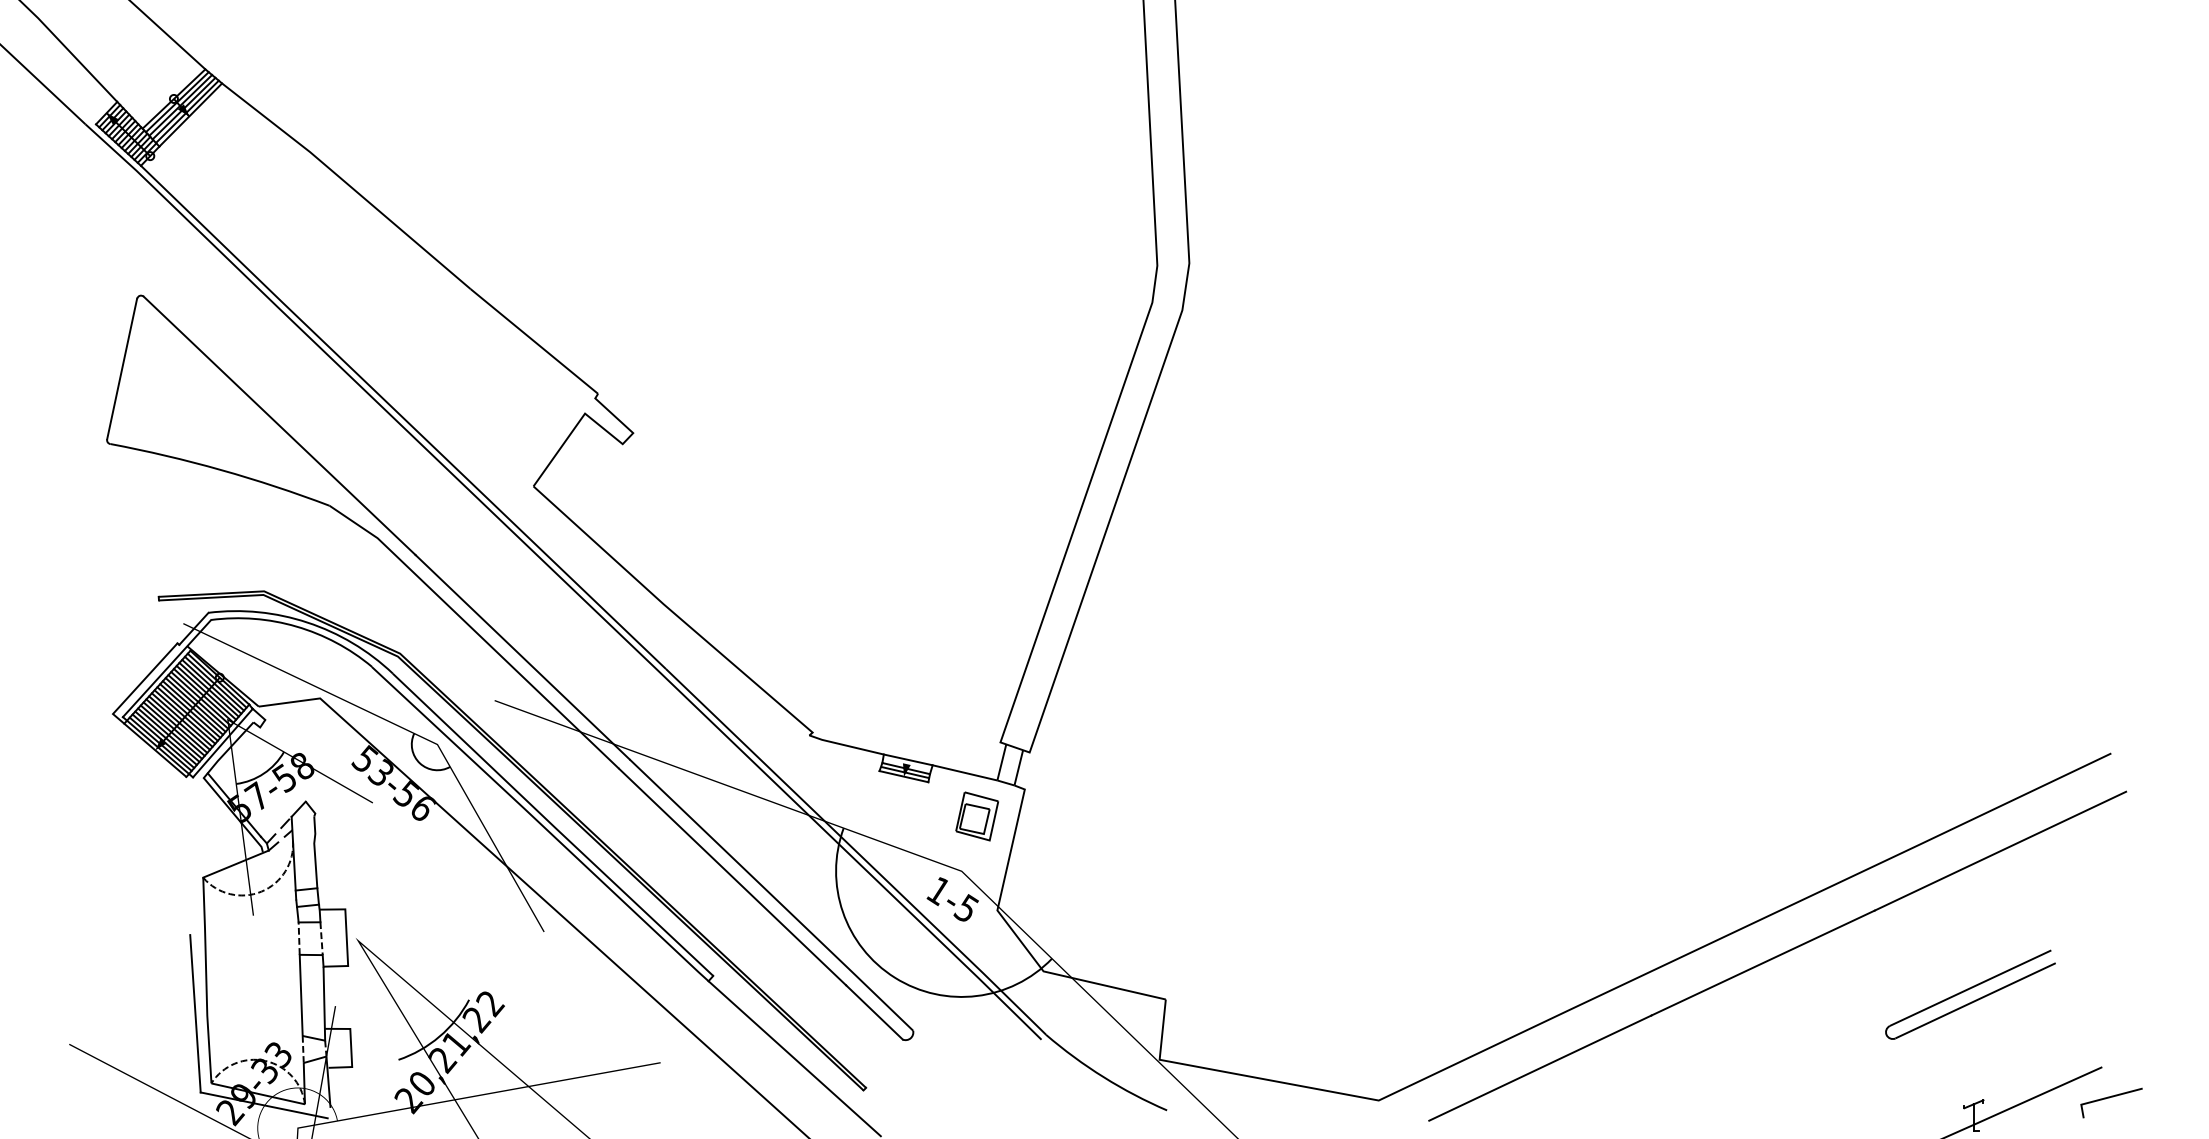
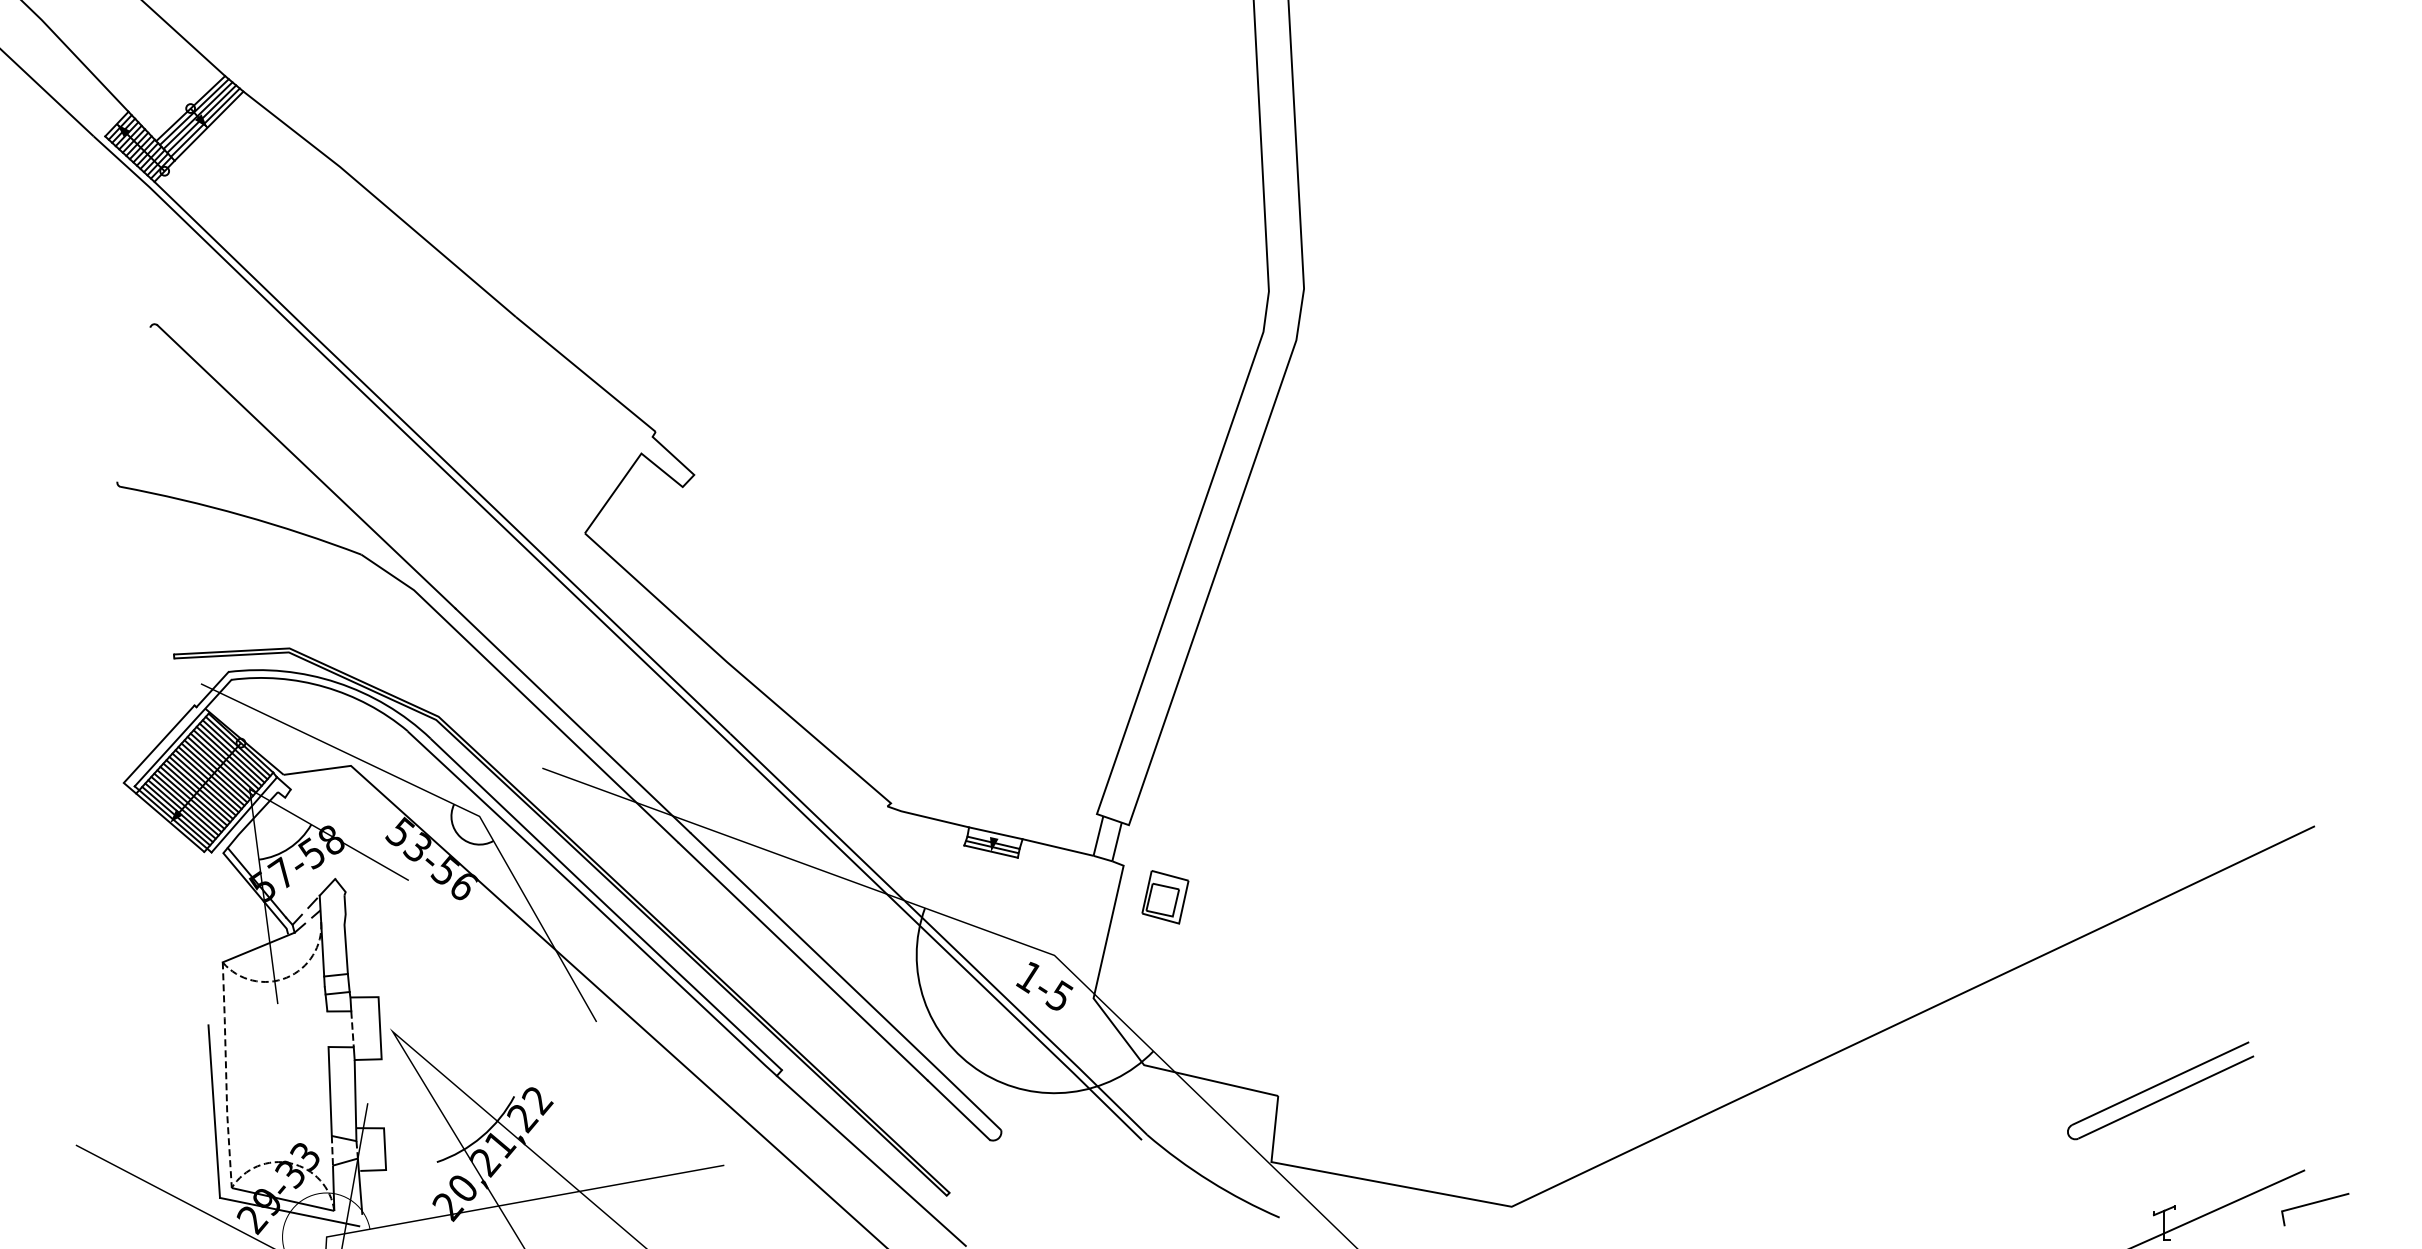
line: (121, 368) -> (133, 404), removed
part: (977, 816) -> (1165, 897), moved
line: (298, 938) -> (327, 1029), removed
line: (1778, 956) -> (1949, 1048), removed
line: (206, 981) -> (226, 1076), solid -> dashed

